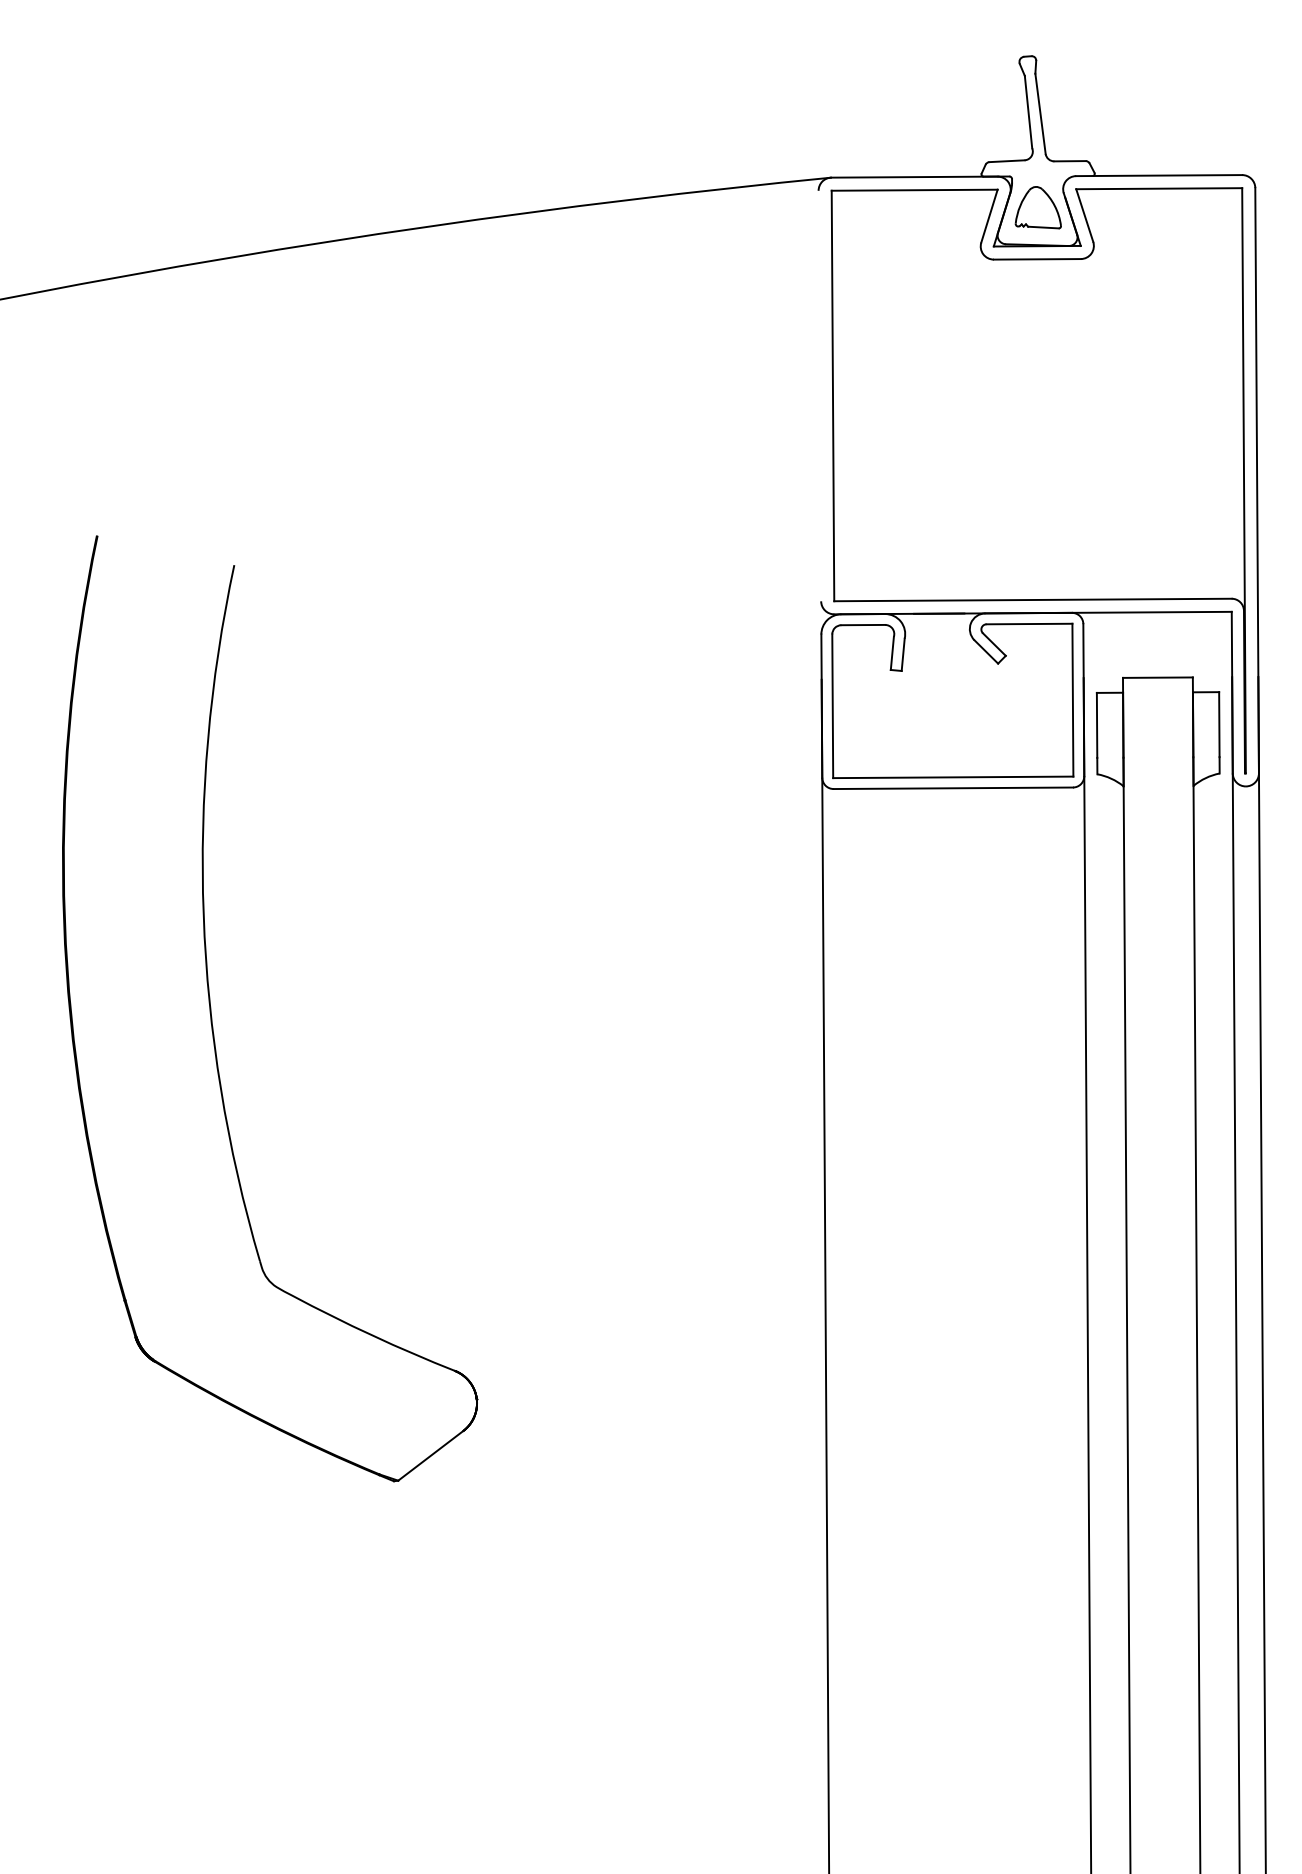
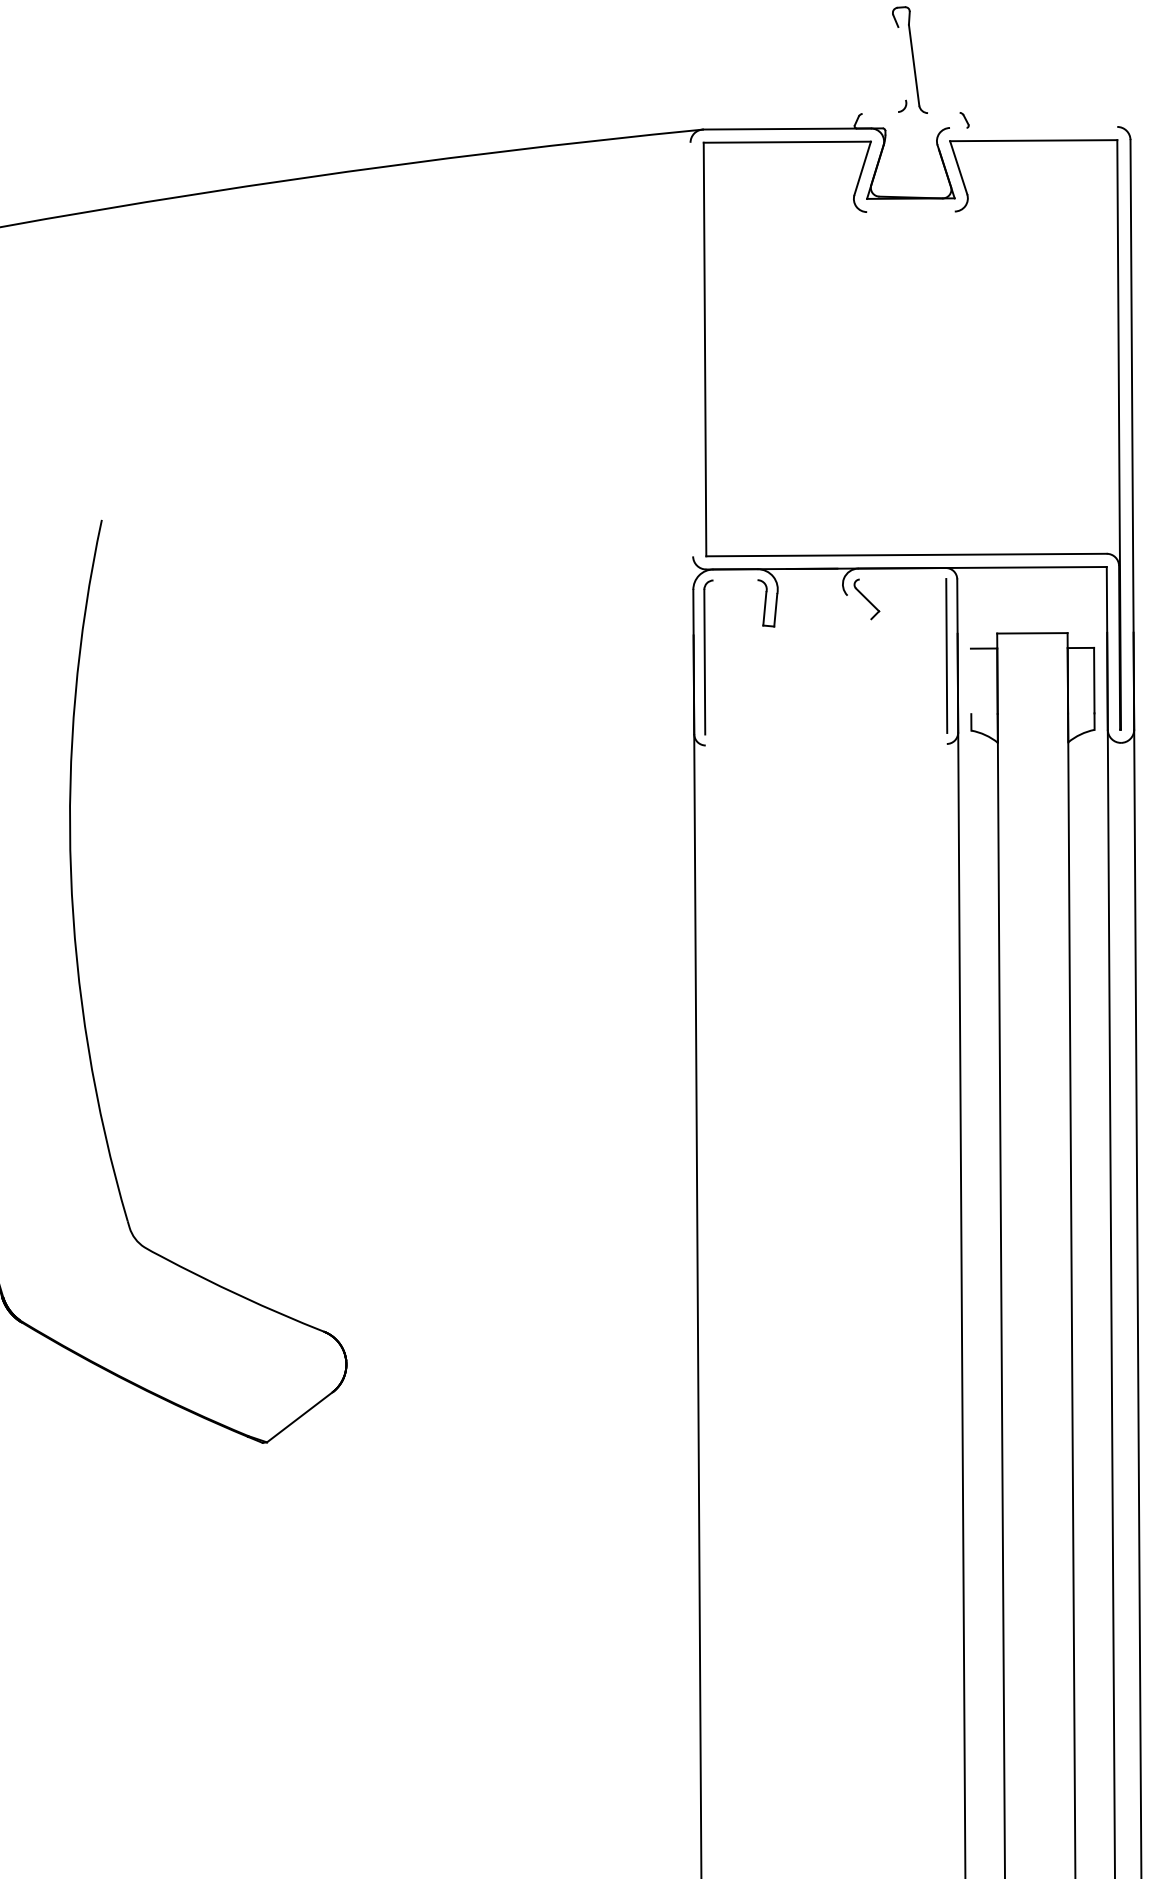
line: (1028, 111) -> (902, 62), removed
line: (1006, 161) -> (879, 113), removed
line: (1069, 161) -> (943, 113), removed
line: (1159, 175) -> (1033, 127), removed
part: (1037, 207) -> (911, 159), removed
line: (1036, 259) -> (910, 212), removed
line: (1029, 623) -> (903, 578), removed
line: (863, 624) -> (735, 579), removed
line: (986, 651) -> (859, 606), removed
line: (1096, 724) -> (970, 680), removed
line: (953, 777) -> (826, 733), removed
line: (952, 788) -> (825, 744), removed

